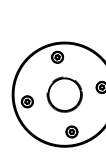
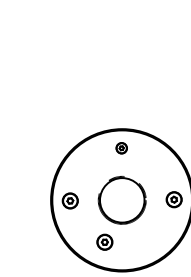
part: (57, 56) -> (121, 147), size x0.7
part: (71, 131) -> (104, 241), moved

